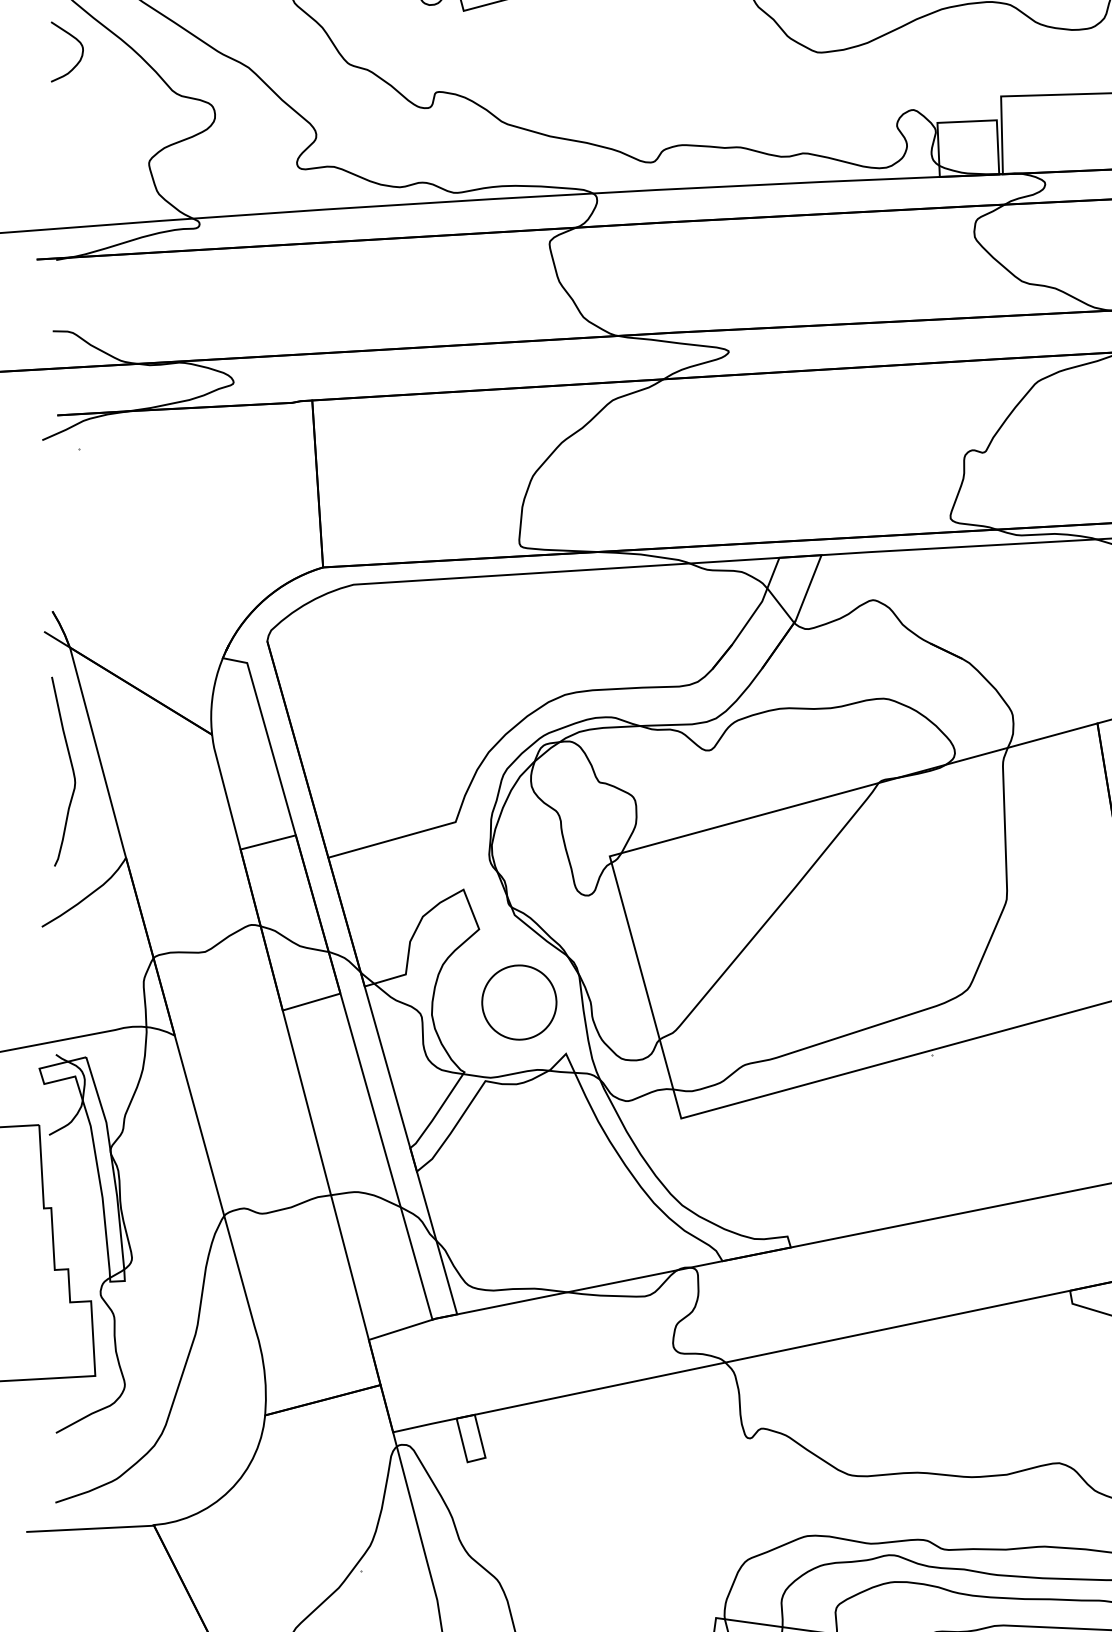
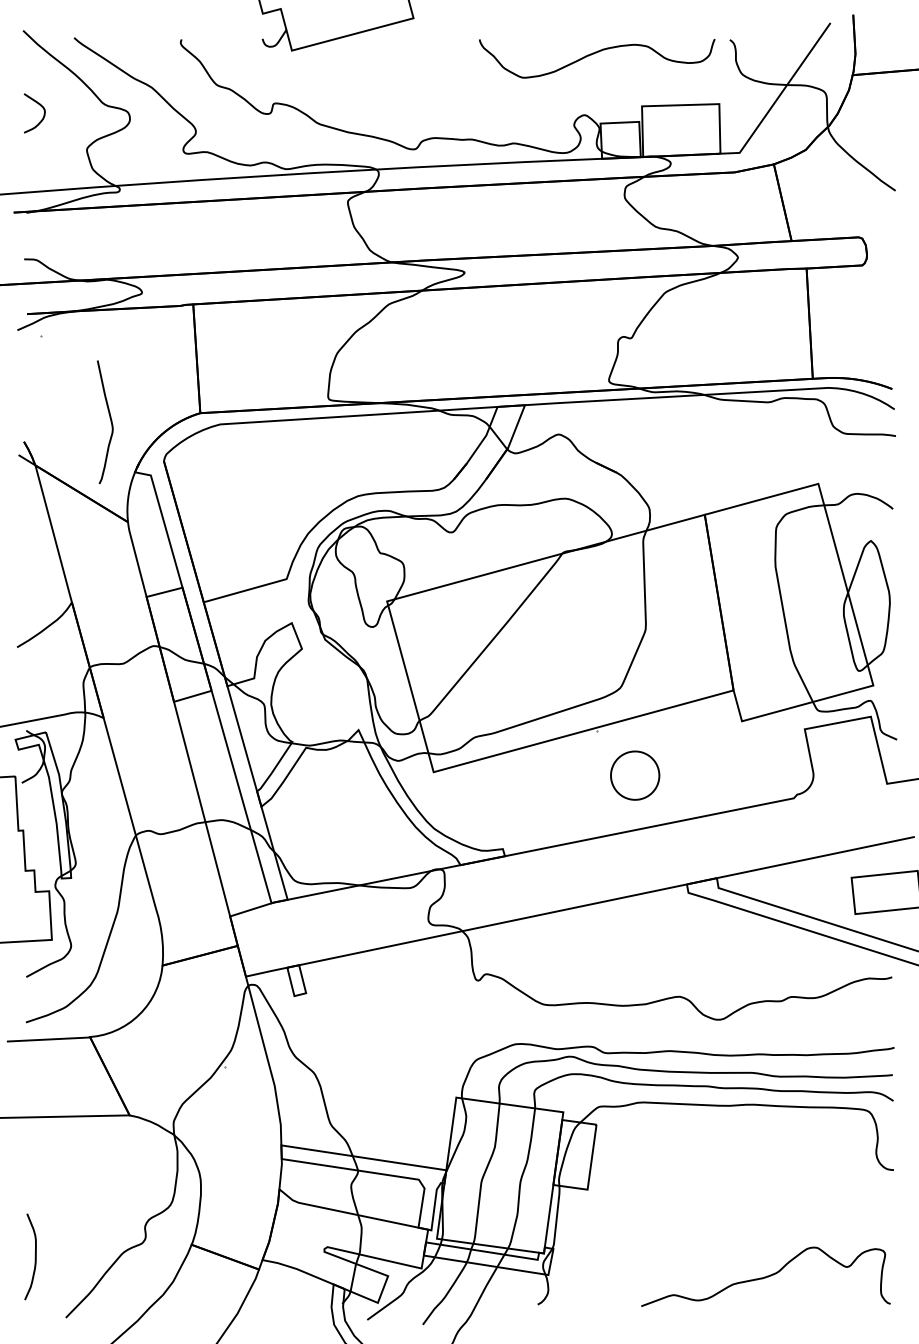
curve: (79, 58) -> (42, 117), moved
curve: (71, 772) -> (110, 422), moved
part: (519, 1002) -> (635, 775), moved

